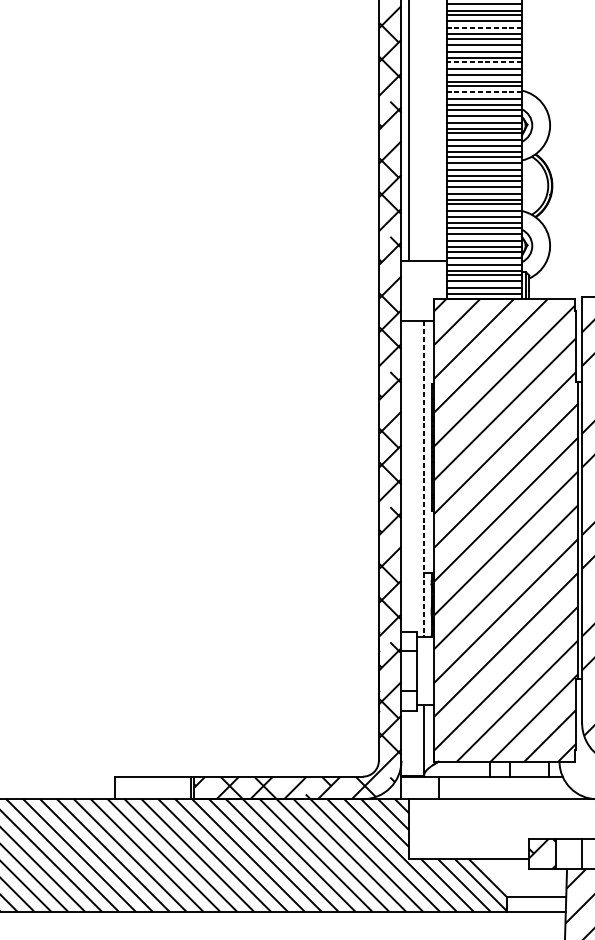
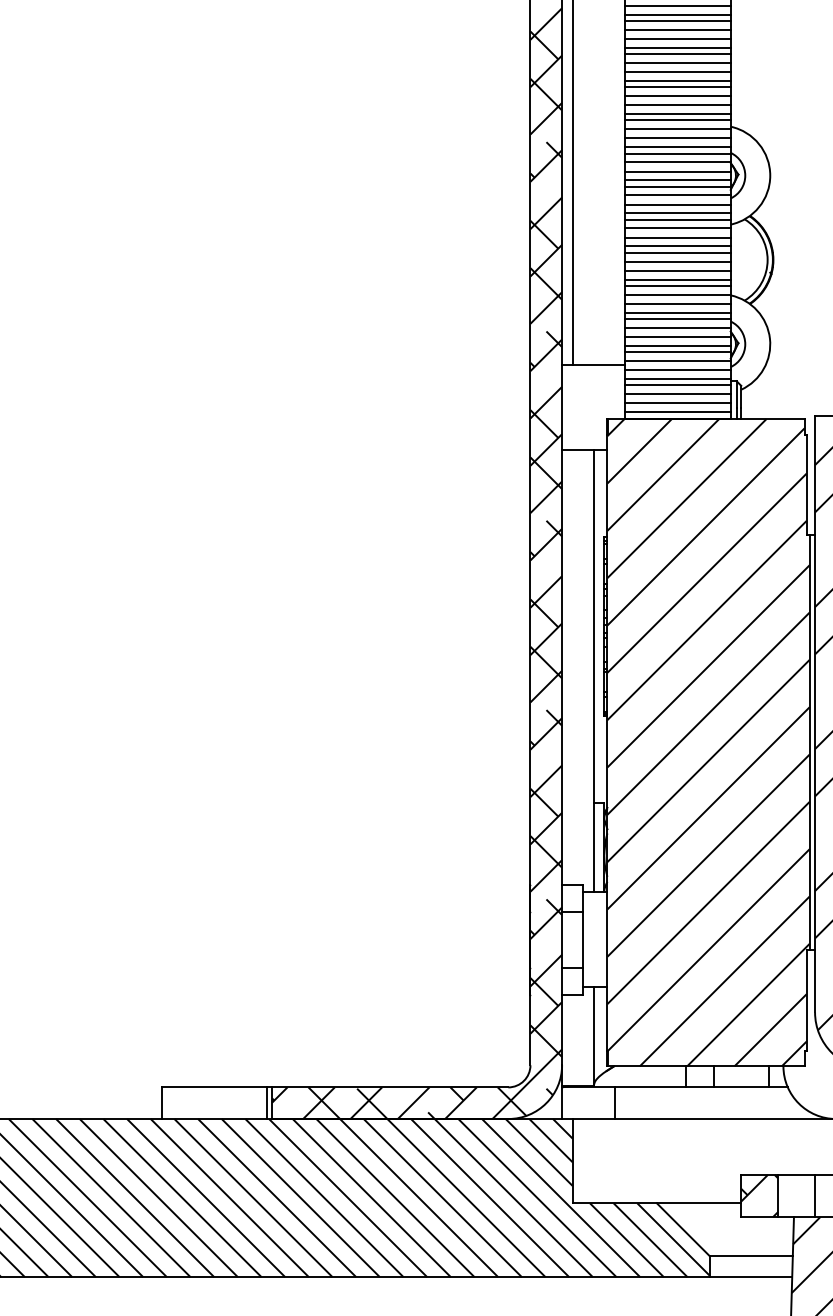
line: (484, 28) -> (678, 39), dashed -> solid
line: (484, 62) -> (678, 87), dashed -> solid
line: (484, 92) -> (678, 129), dashed -> solid
line: (423, 479) -> (593, 671), dashed -> solid

